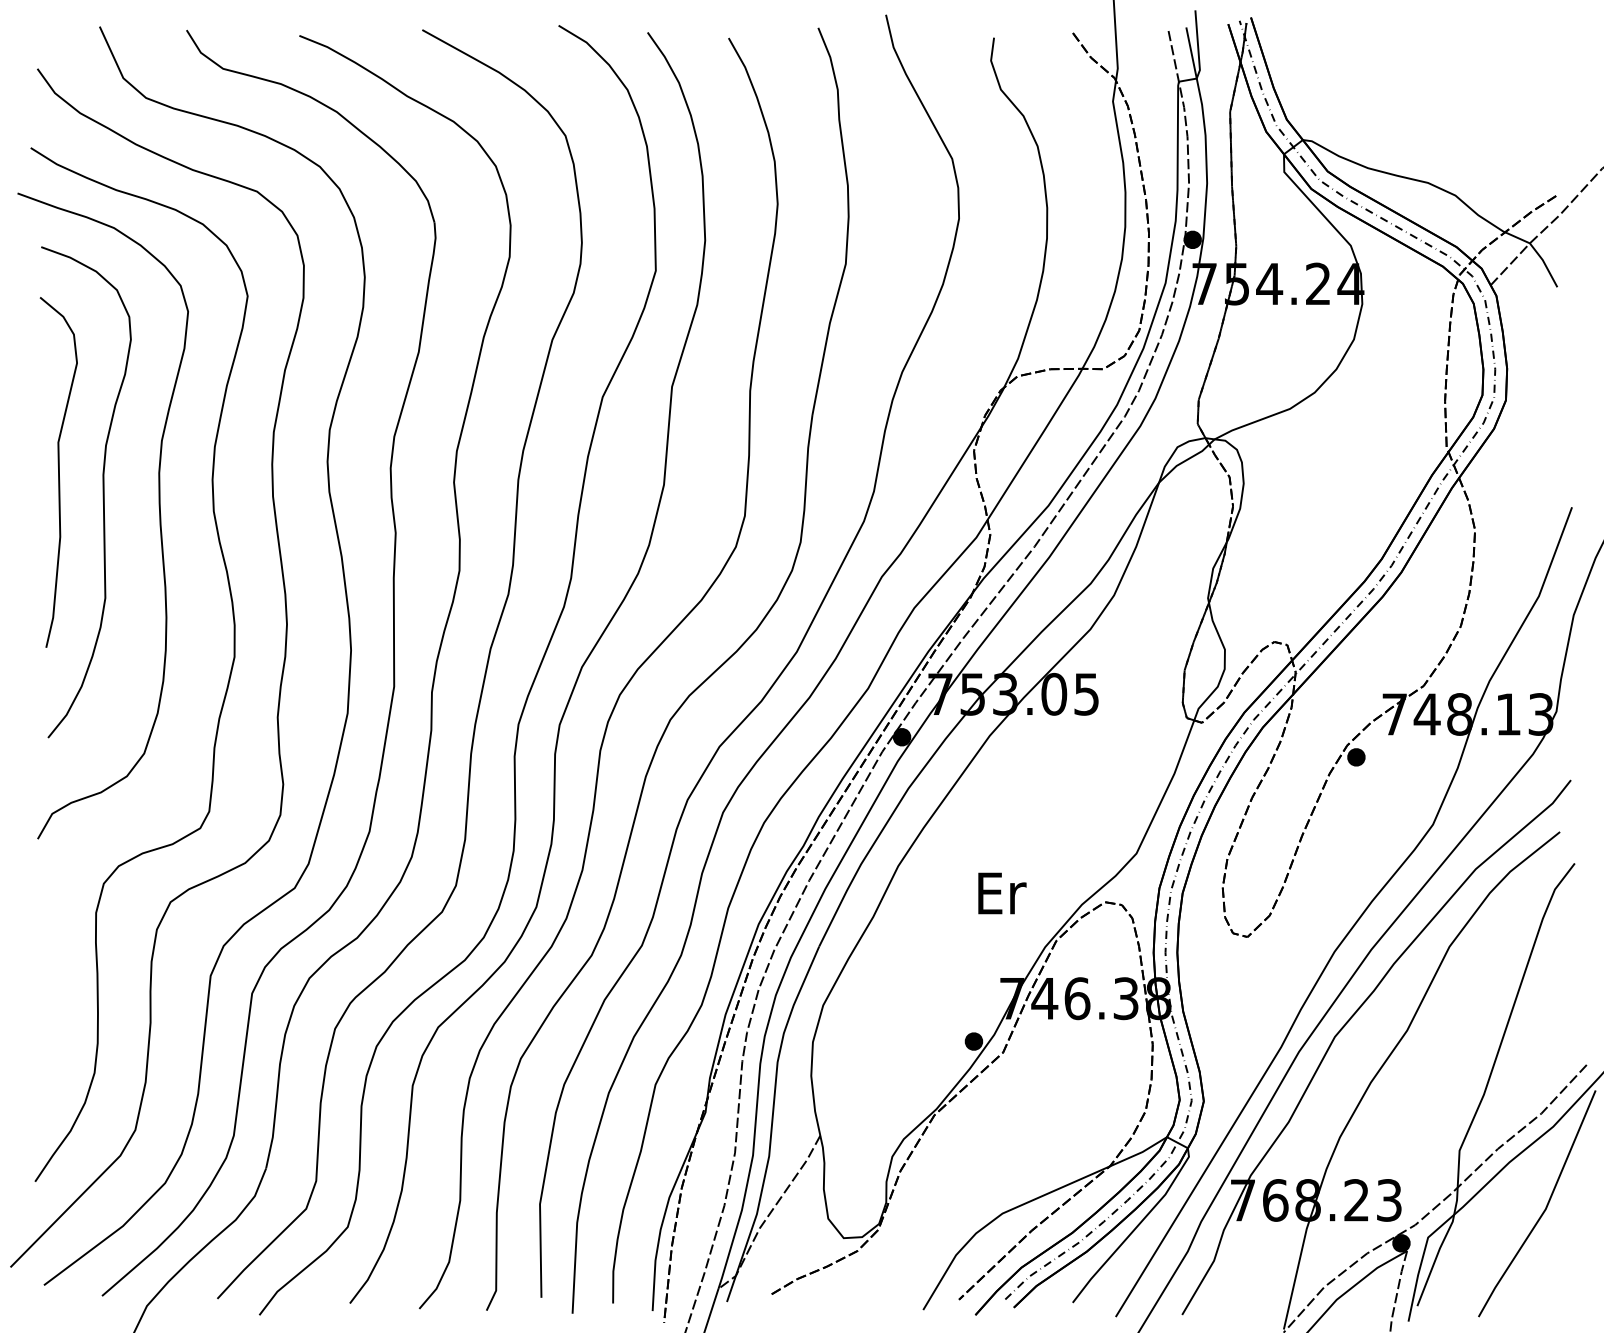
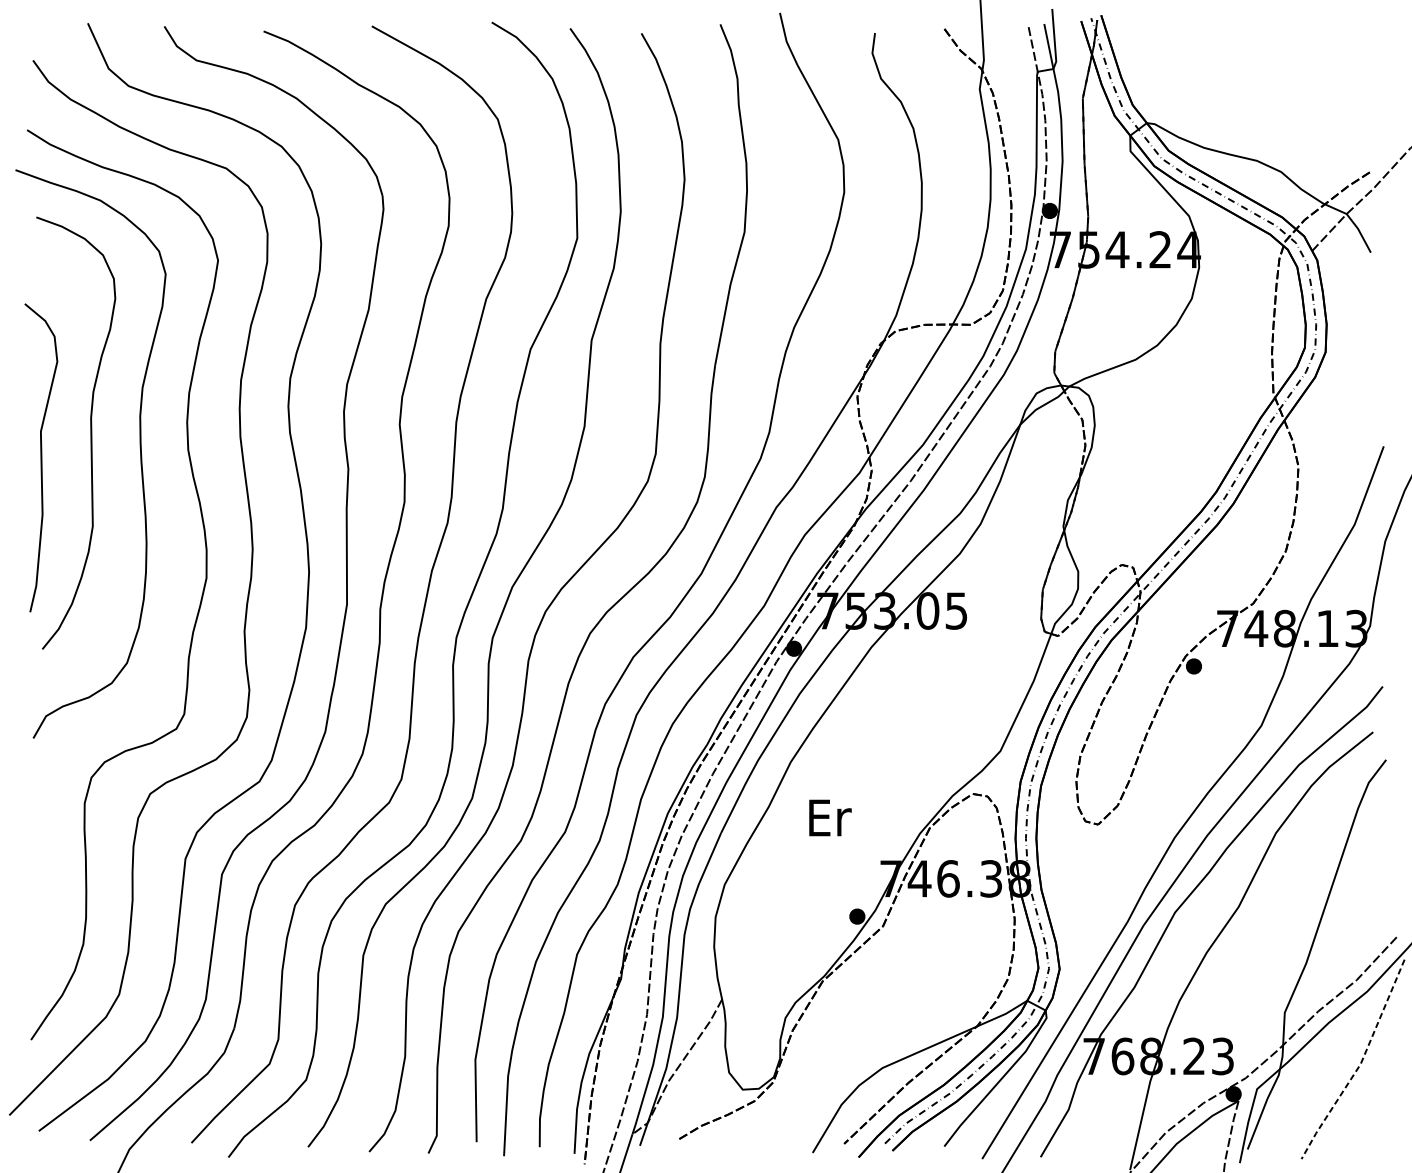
curve: (58, 472) -> (41, 457), moved
text: (1002, 893) -> (830, 817), moved
line: (1545, 1209) -> (1360, 1064), solid -> dashed

